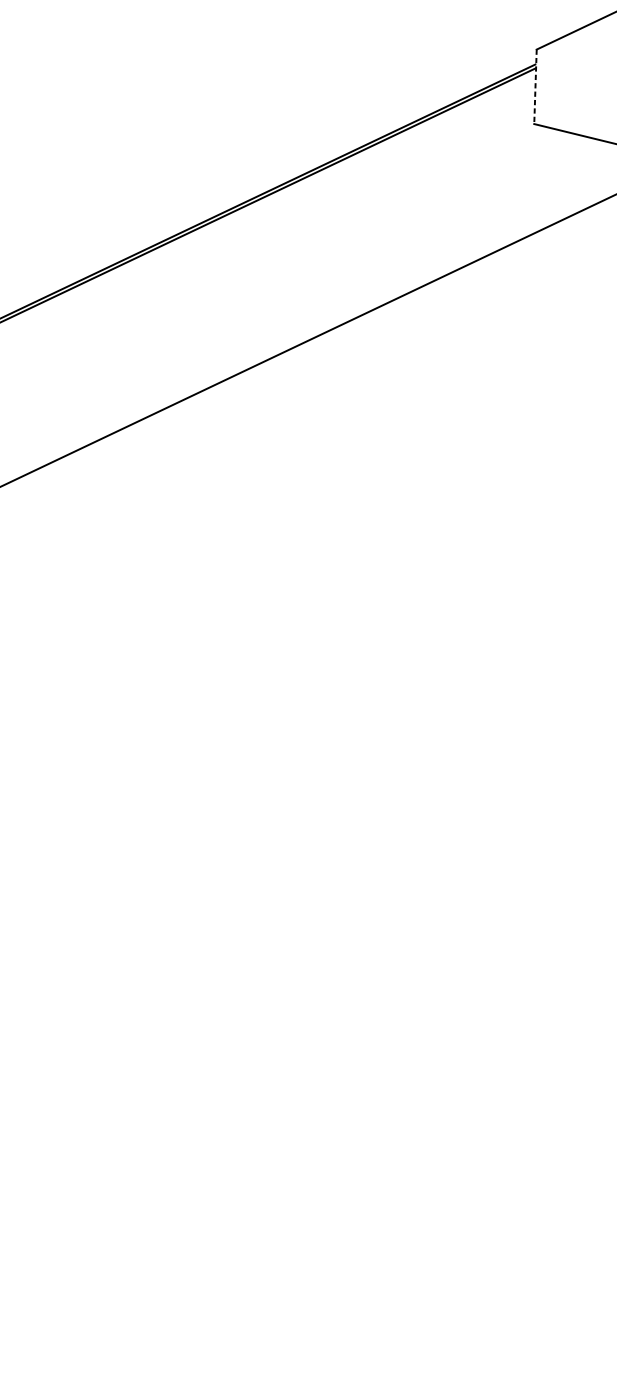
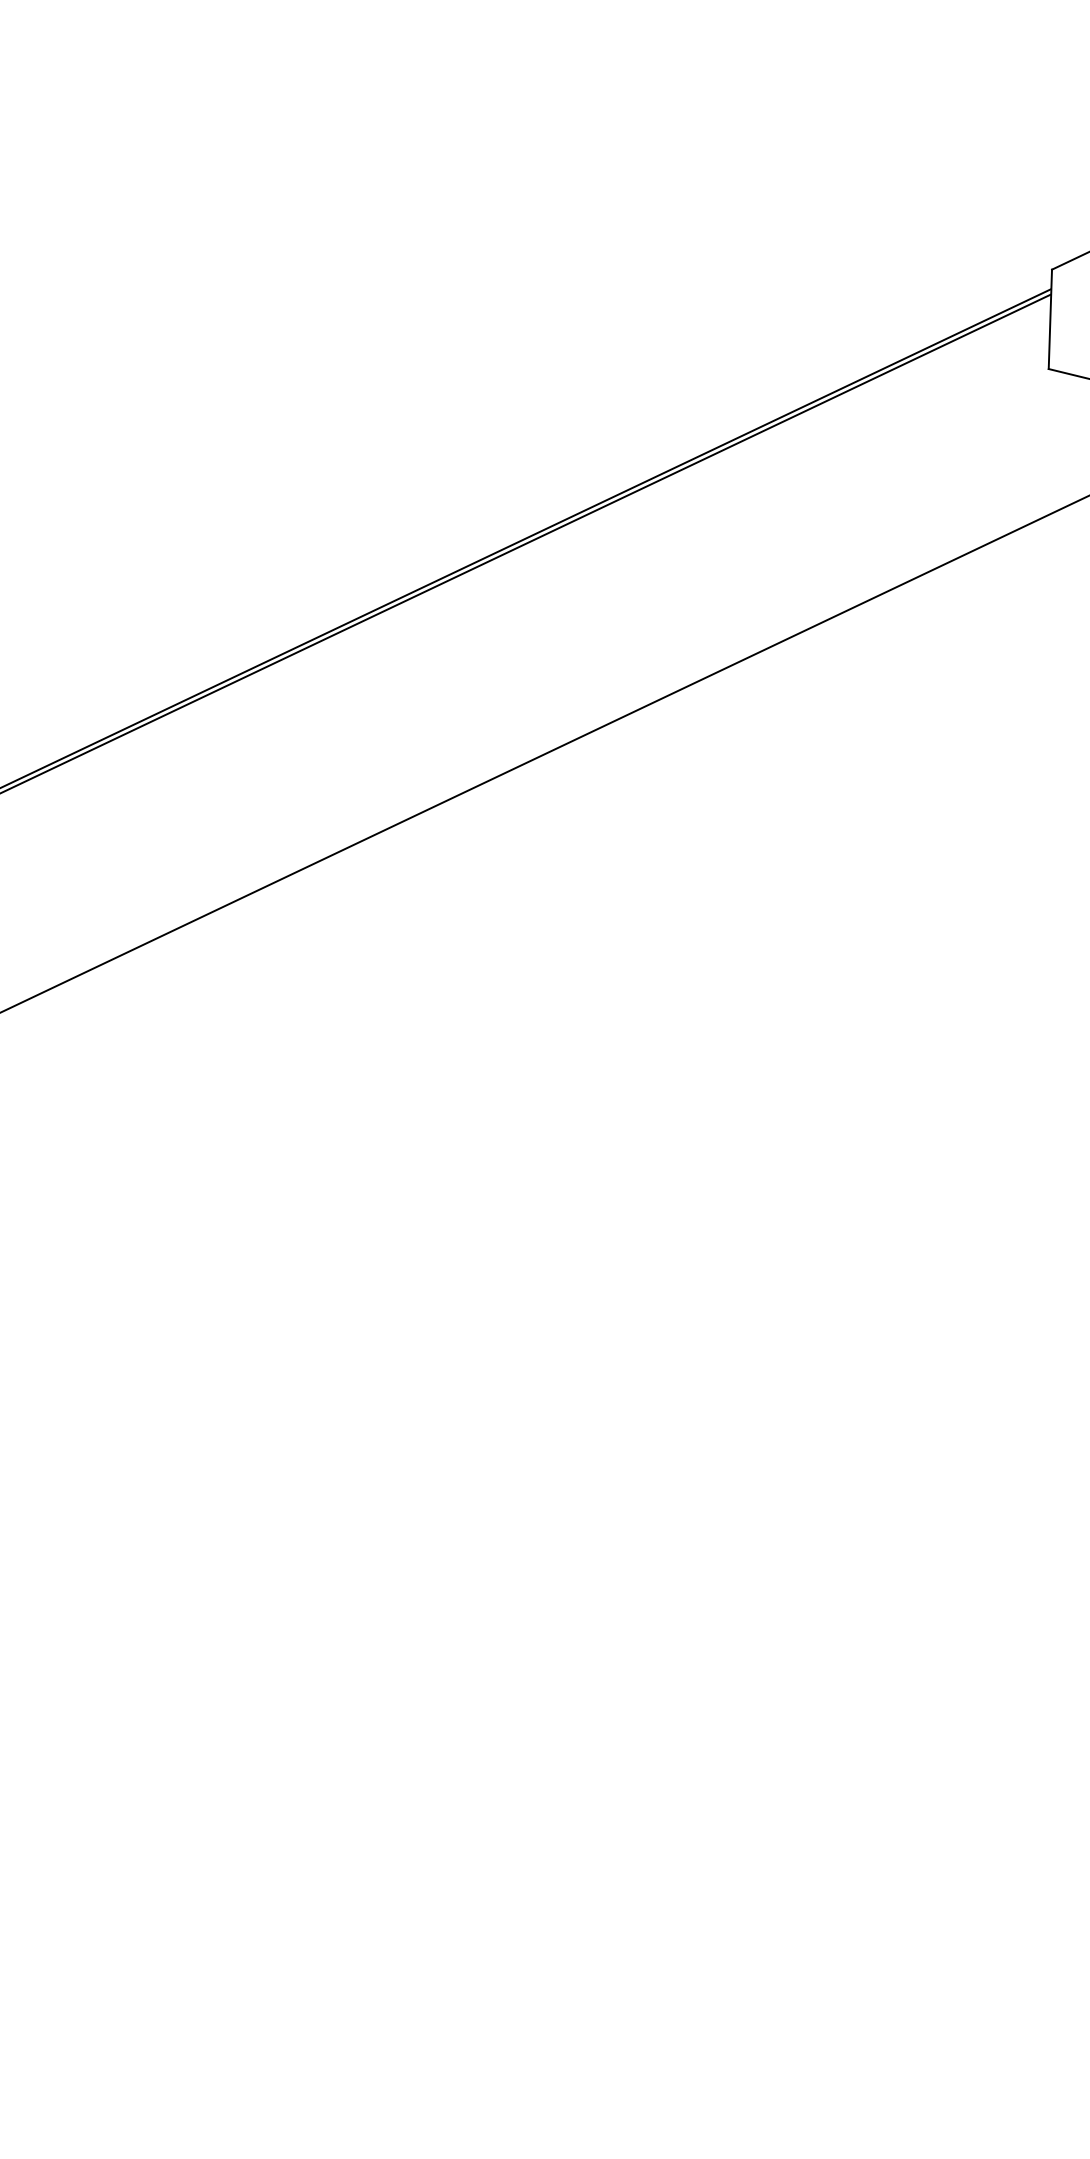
line: (535, 86) -> (1050, 319), dashed -> solid

